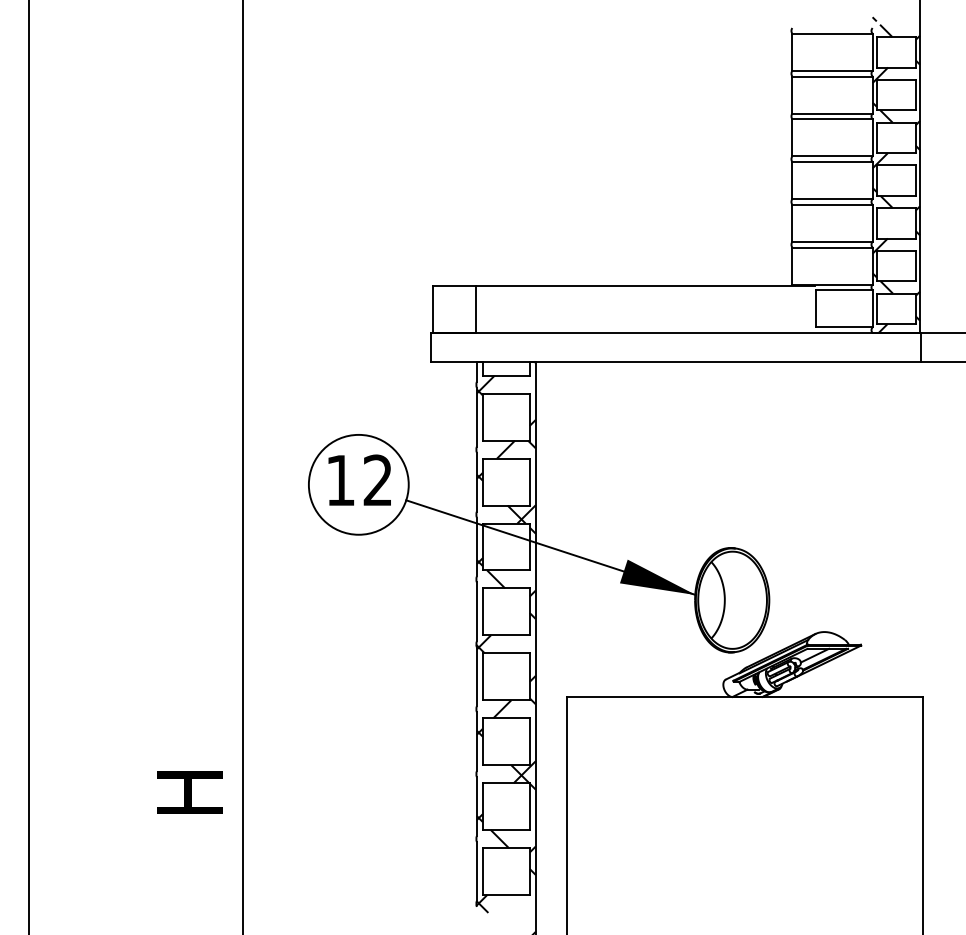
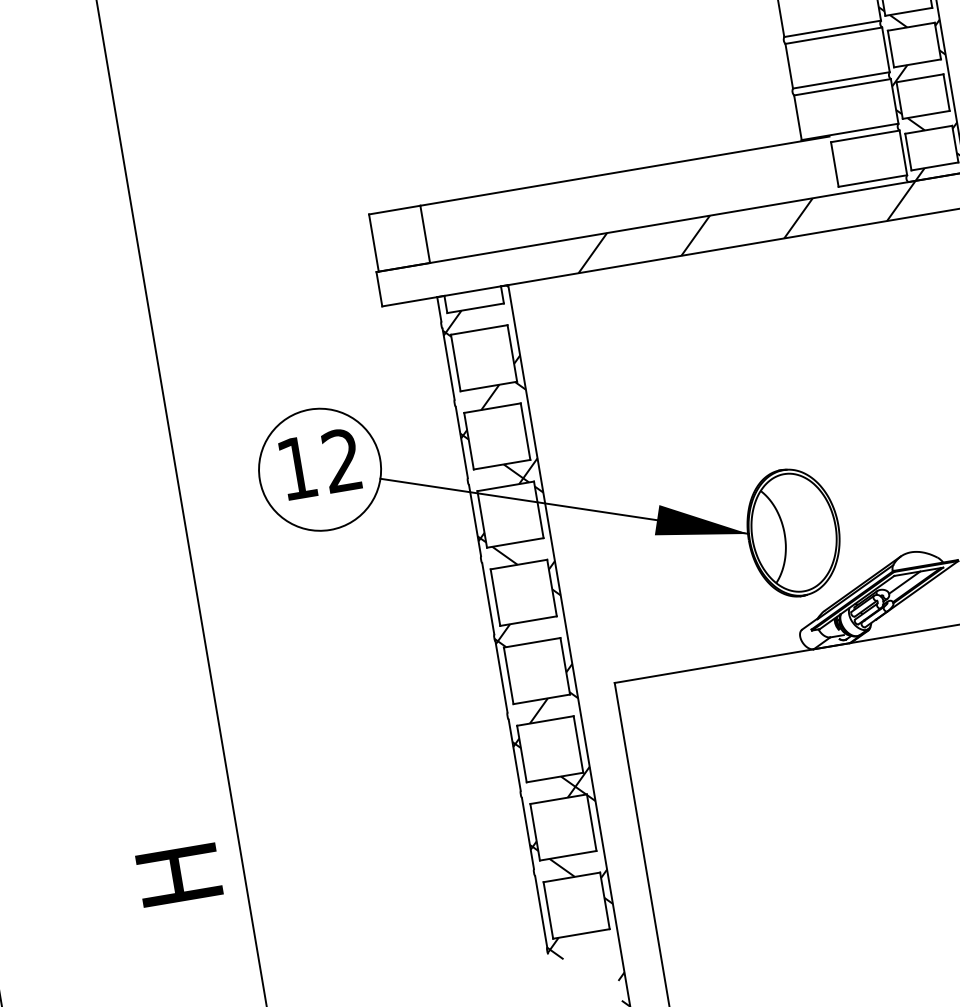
hatch: (736, 347) -> (747, 227), added

